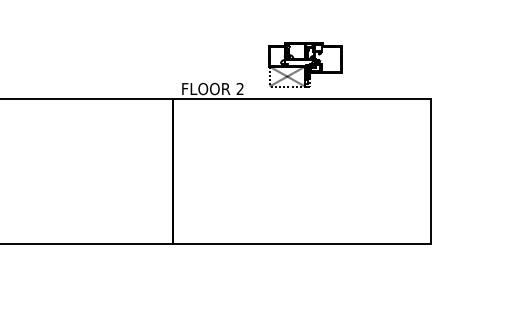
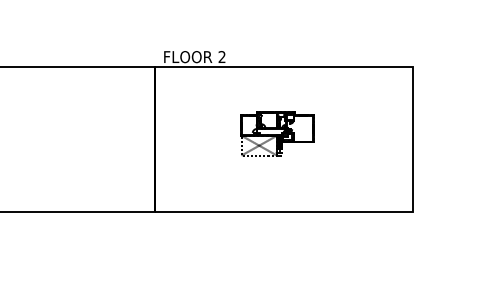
part: (305, 64) -> (277, 133), moved

